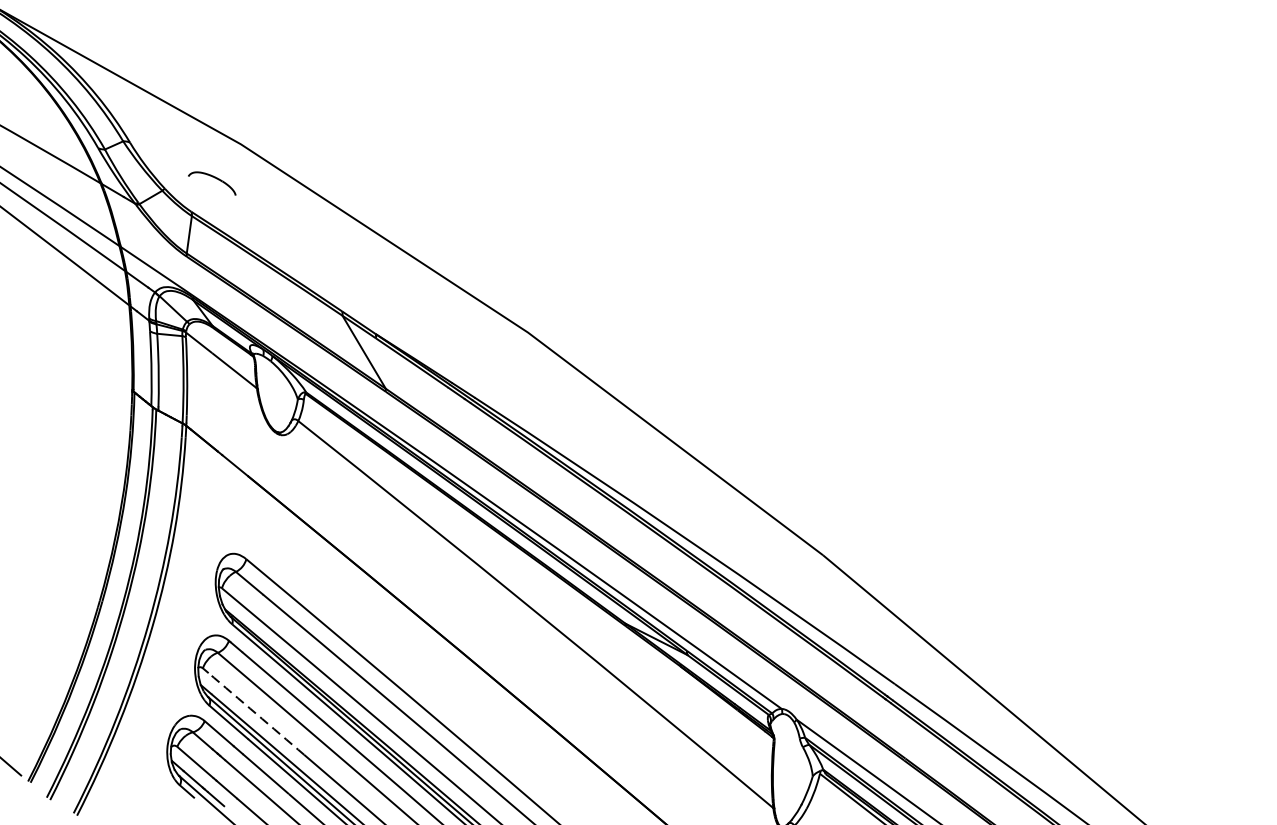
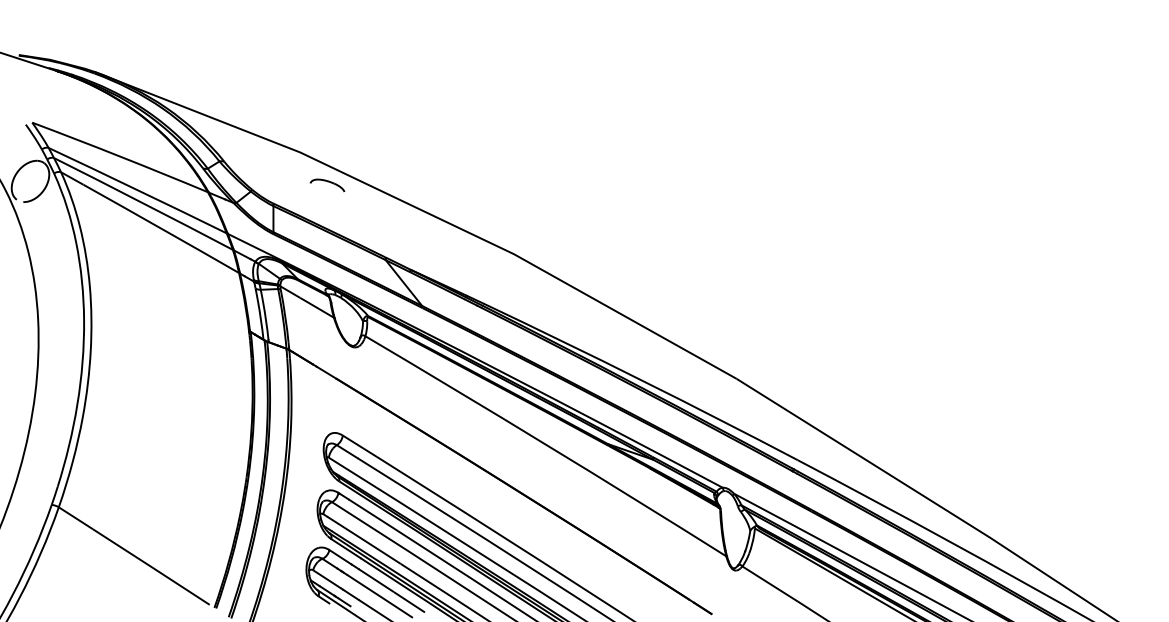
part: (212, 182) -> (327, 185), moved
arc: (255, 714) -> (363, 540), dashed -> solid

